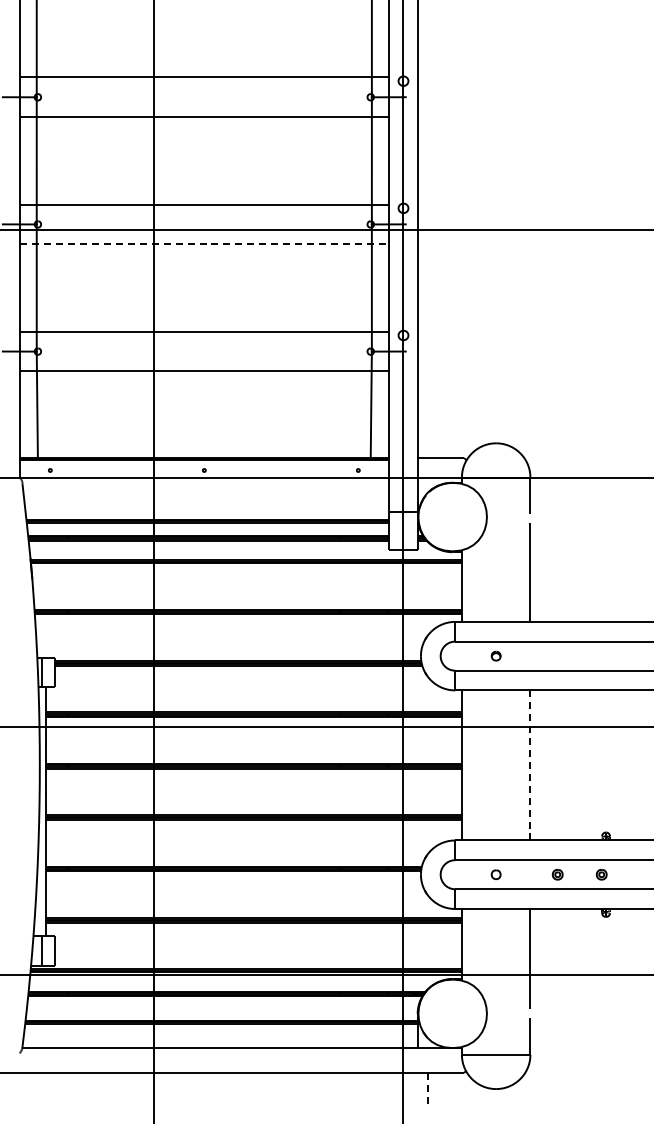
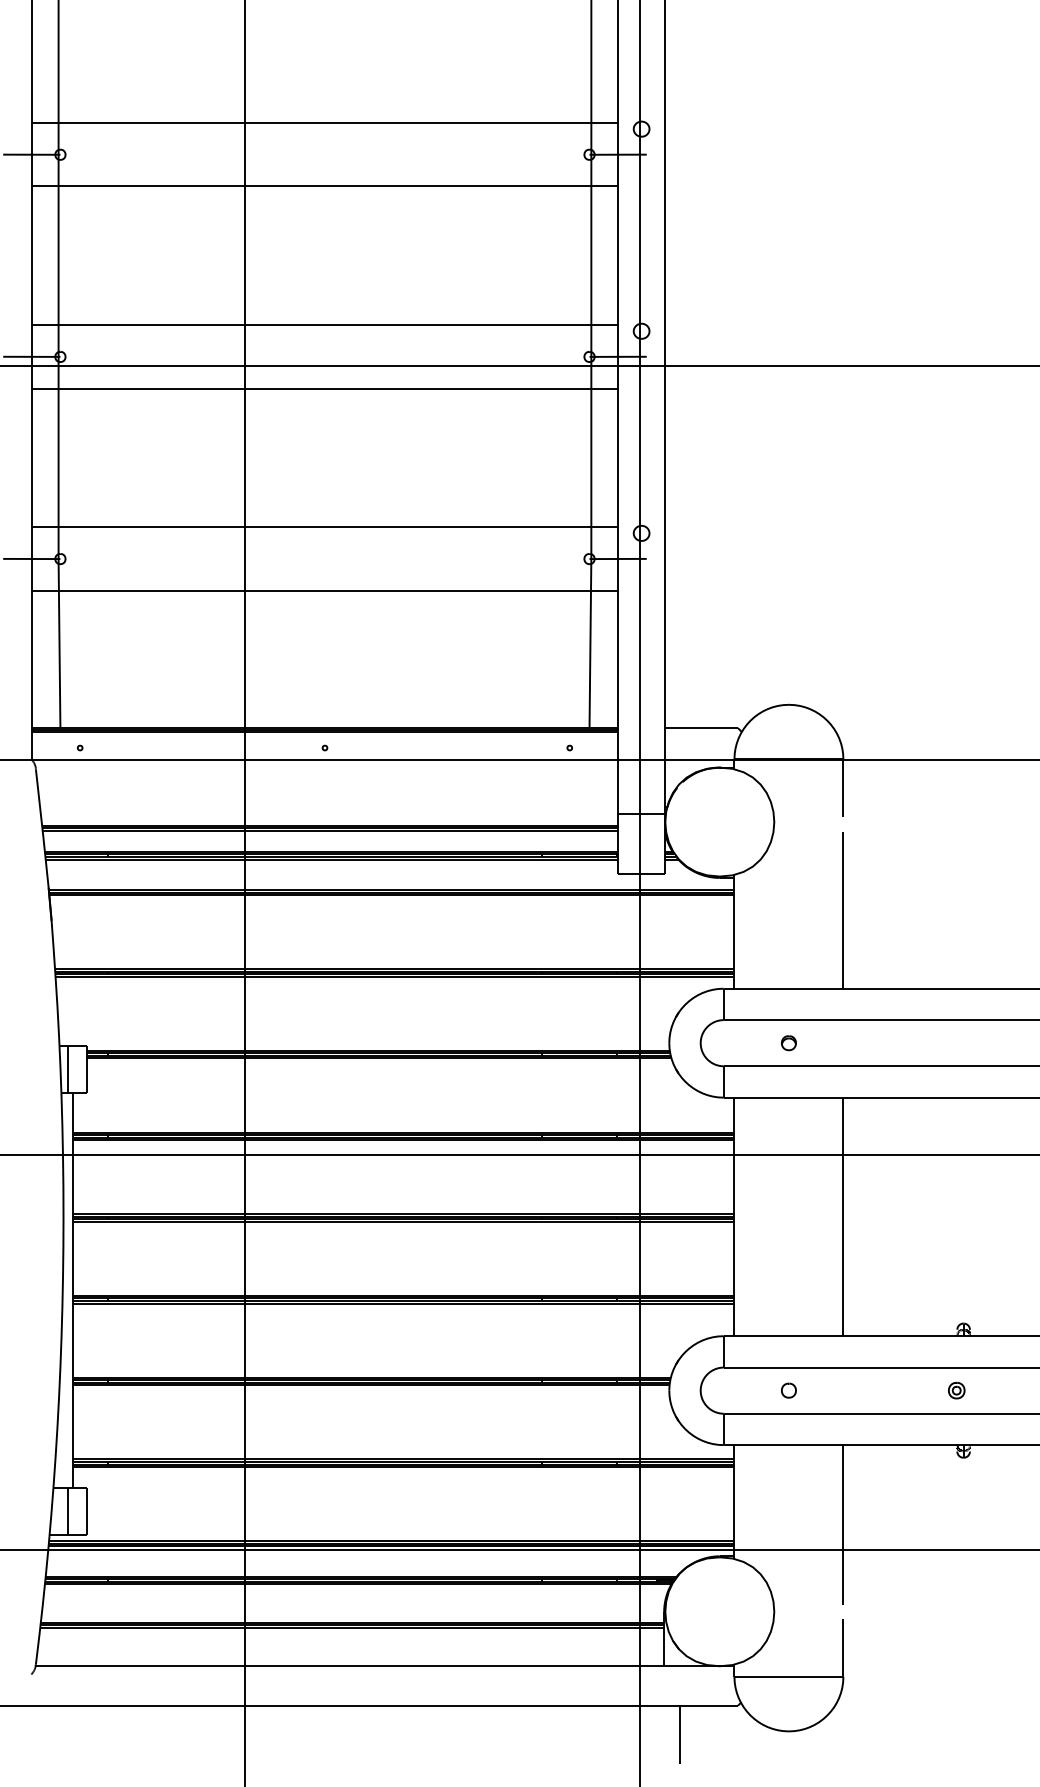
line: (204, 244) -> (325, 388), dashed -> solid
line: (530, 764) -> (843, 1215), dashed -> solid
part: (557, 874) -> (886, 1390), removed
line: (427, 1091) -> (679, 1735), dashed -> solid

